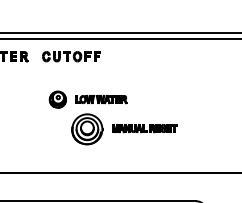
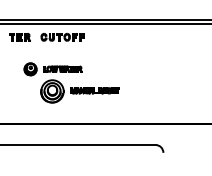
part: (112, 117) -> (71, 82), moved

